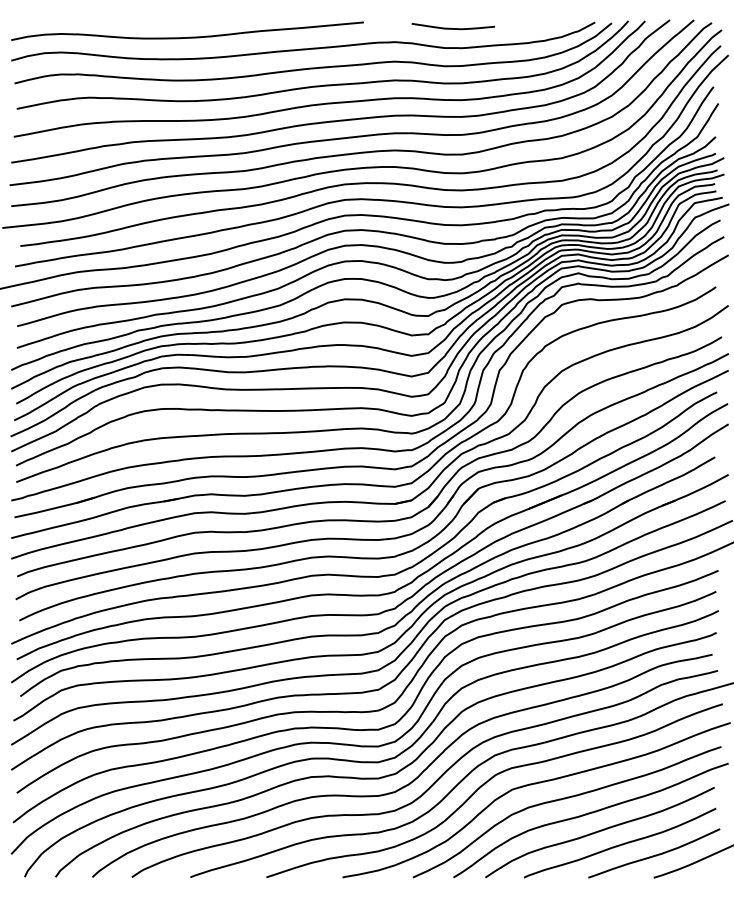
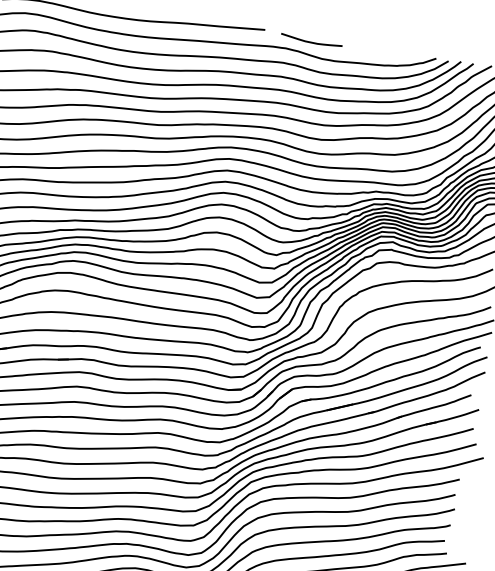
curve: (452, 28) -> (310, 42), moved

